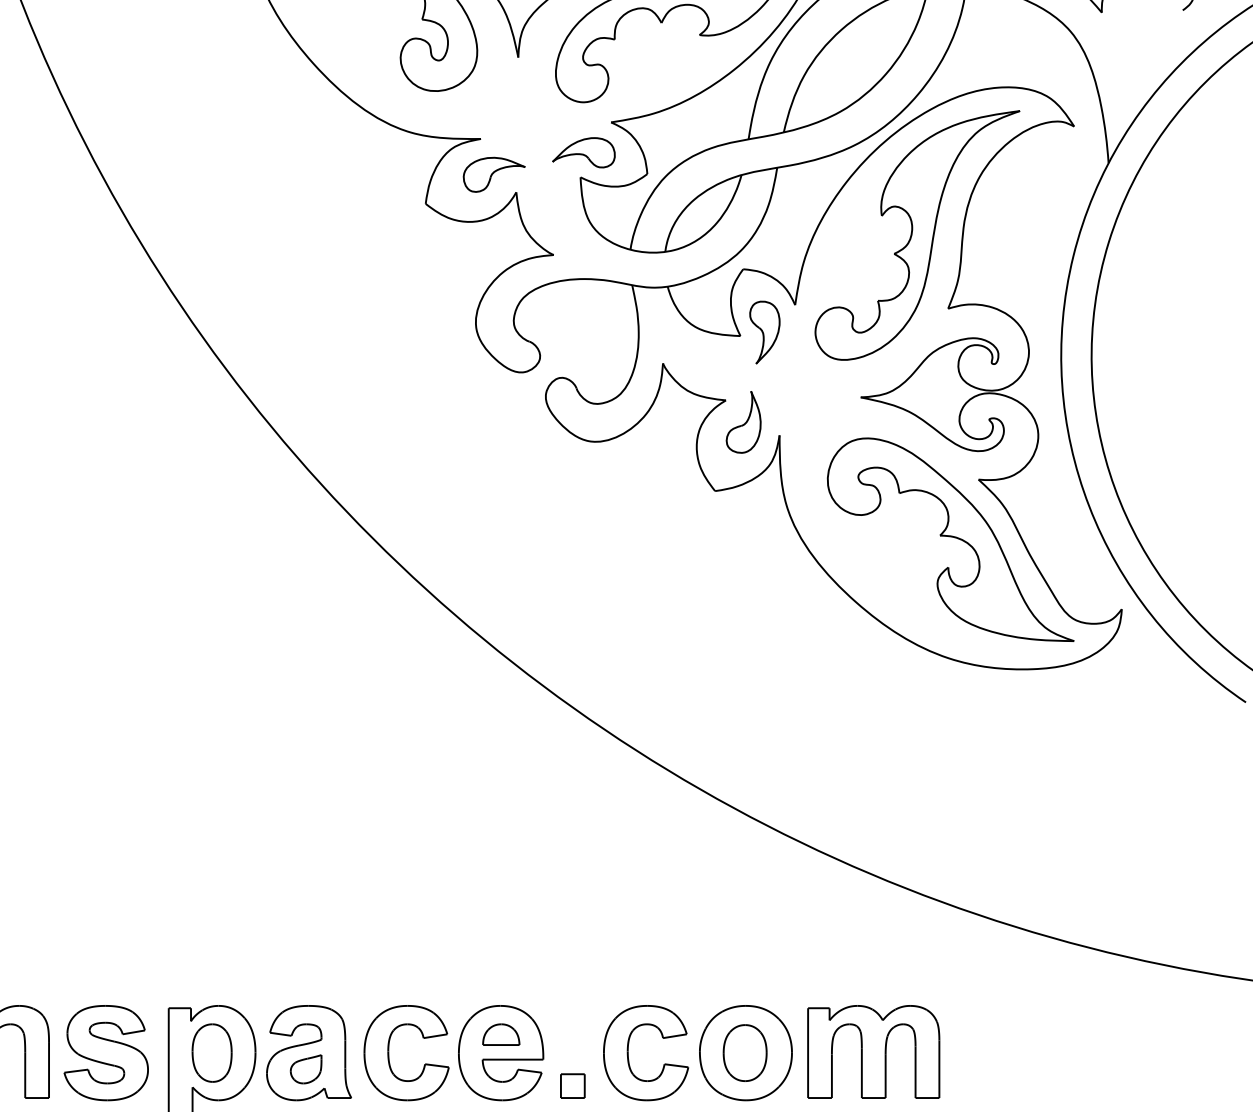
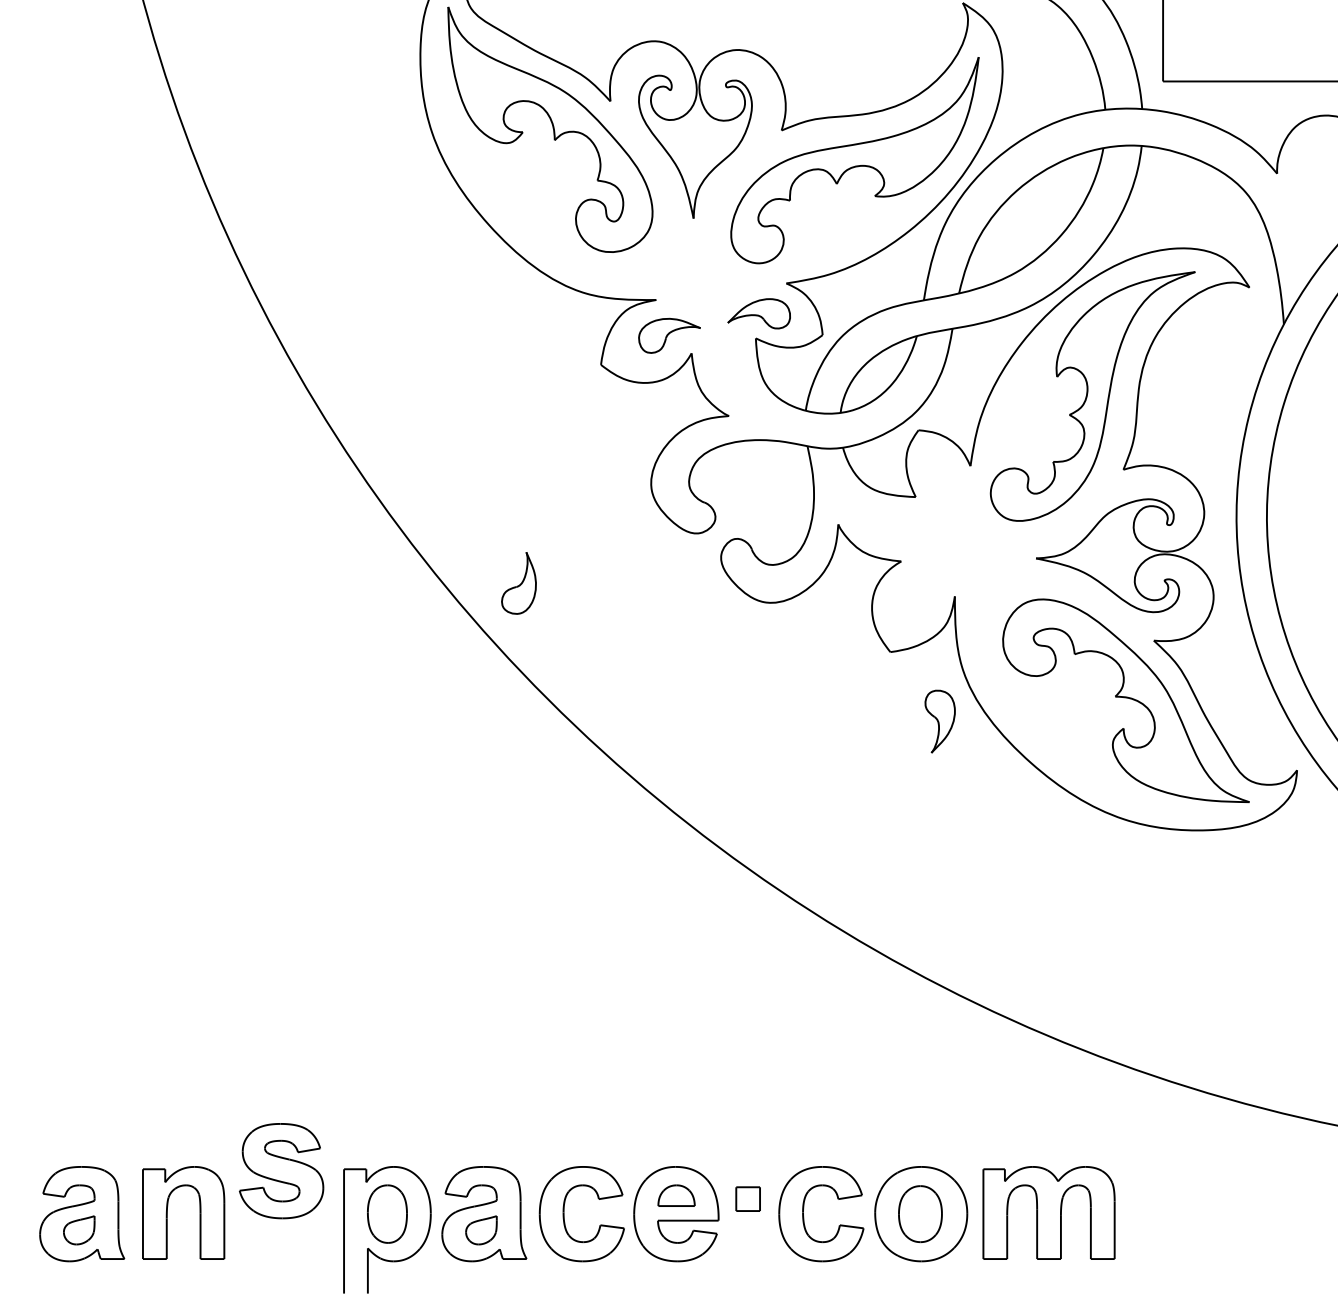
part: (764, 332) -> (939, 721), moved
part: (743, 422) -> (518, 583), moved
part: (106, 1053) -> (281, 1171), moved
part: (572, 1085) -> (747, 1198), moved

